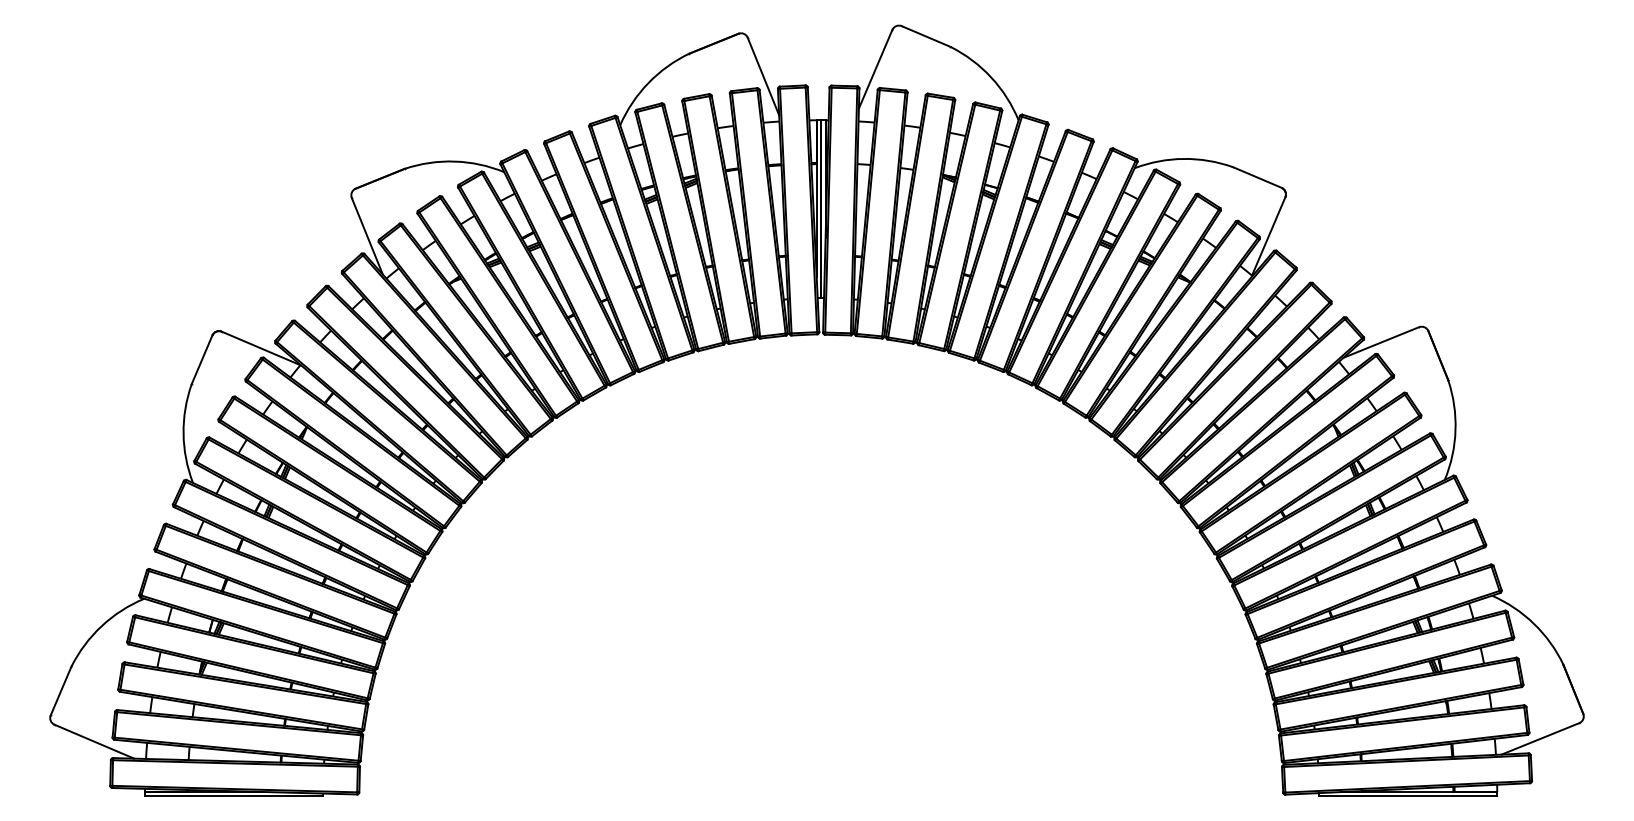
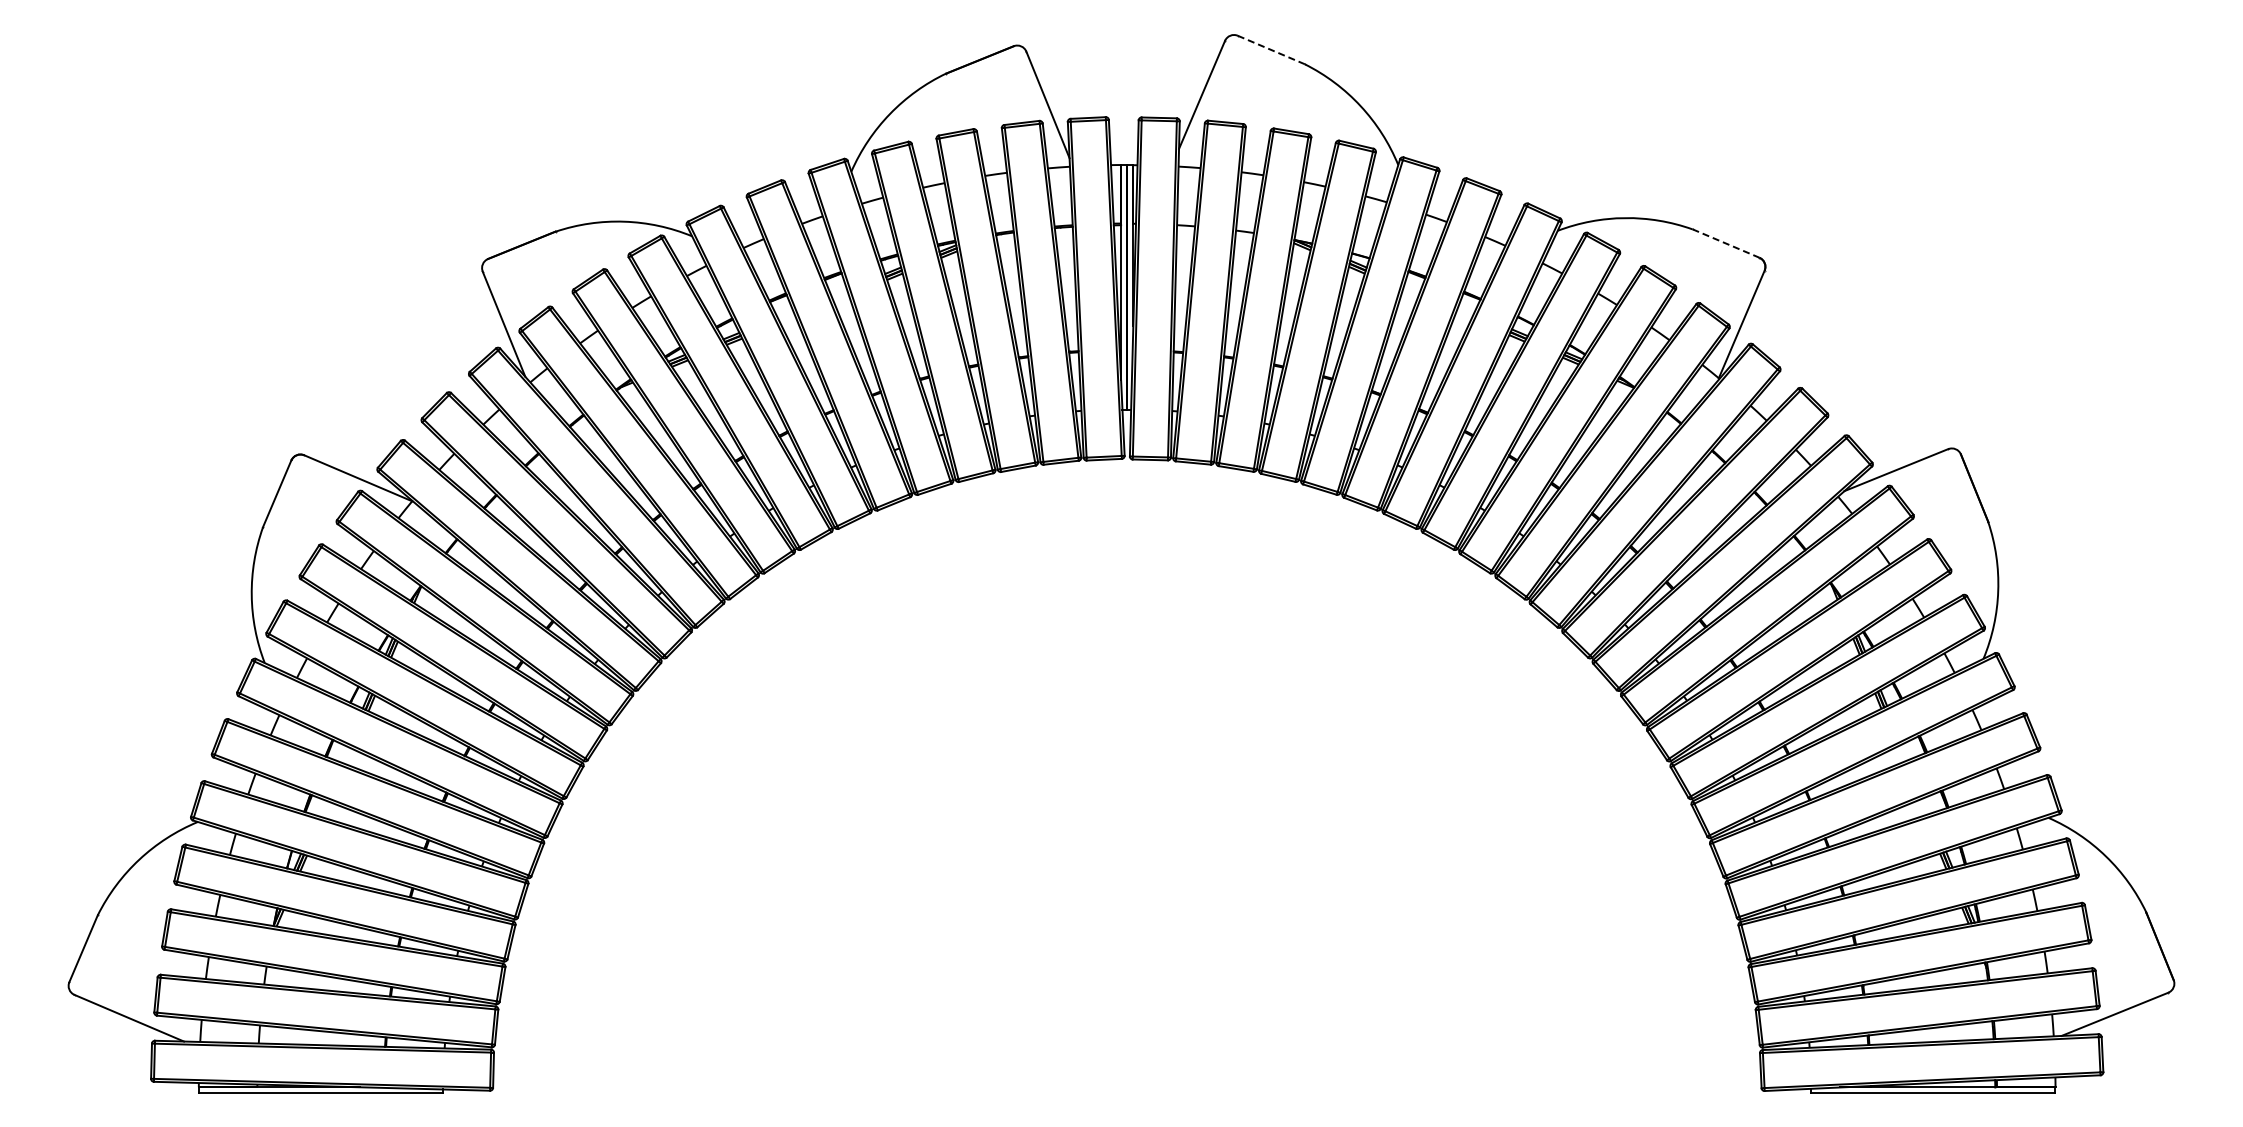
line: (926, 36) -> (1271, 50), solid -> dashed
line: (1257, 177) -> (1726, 243), solid -> dashed

